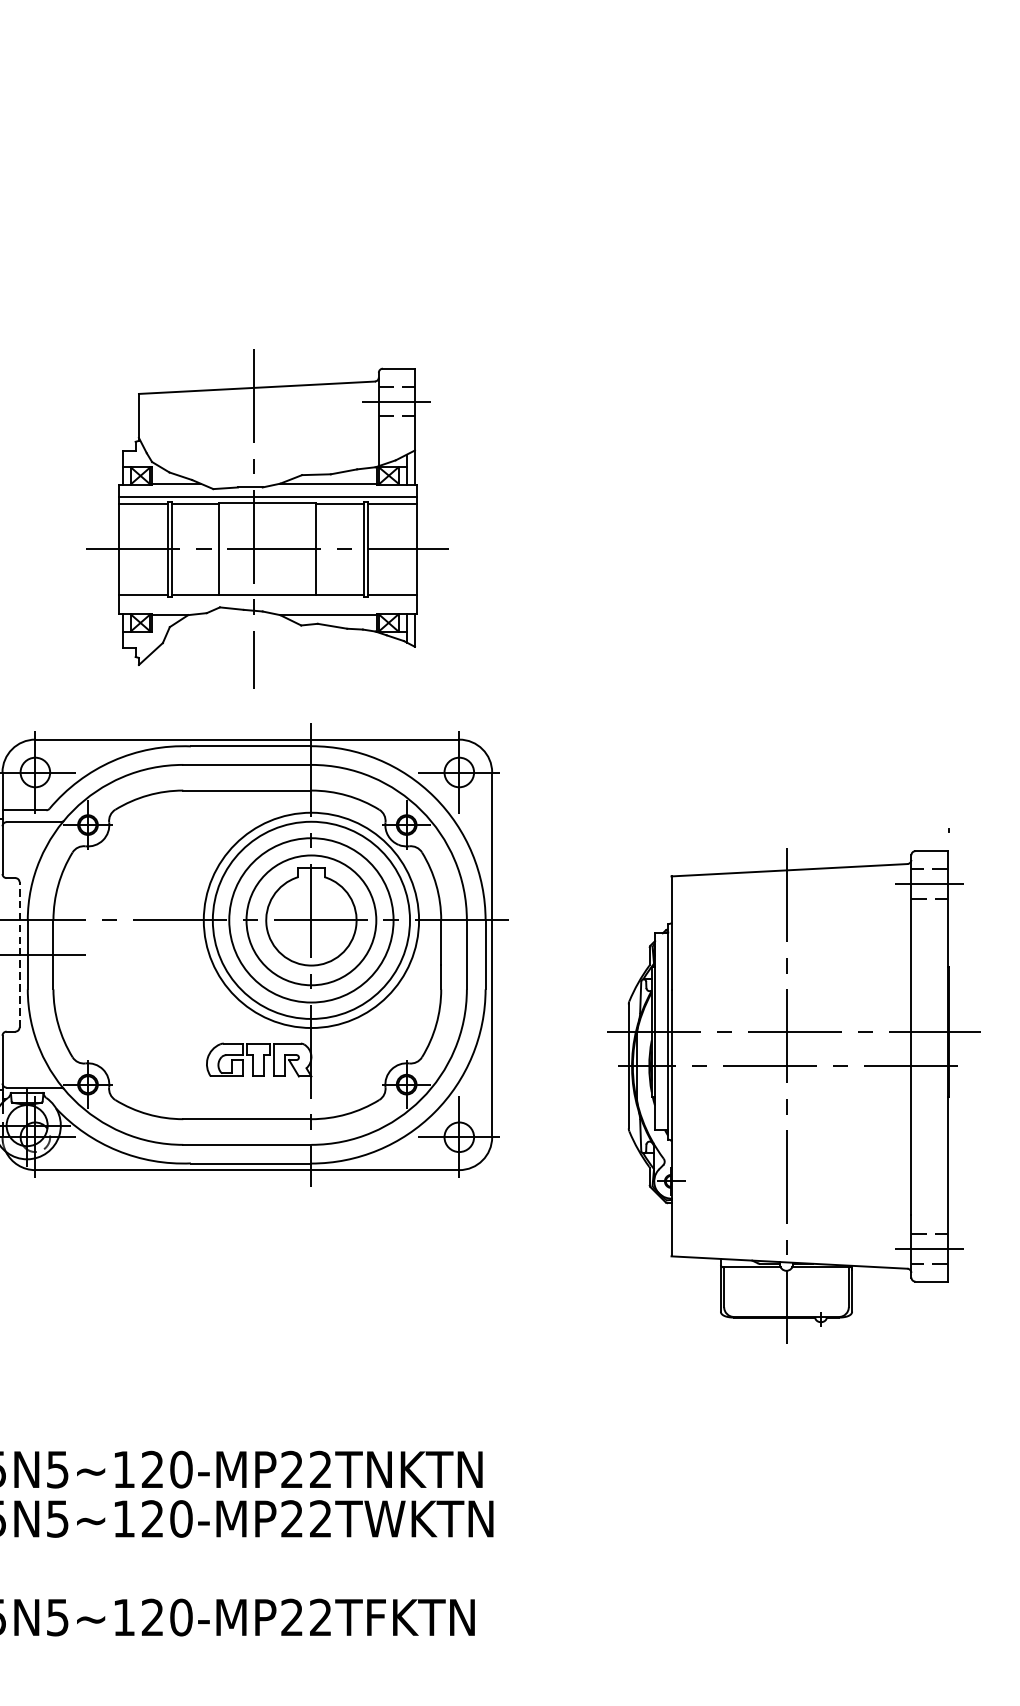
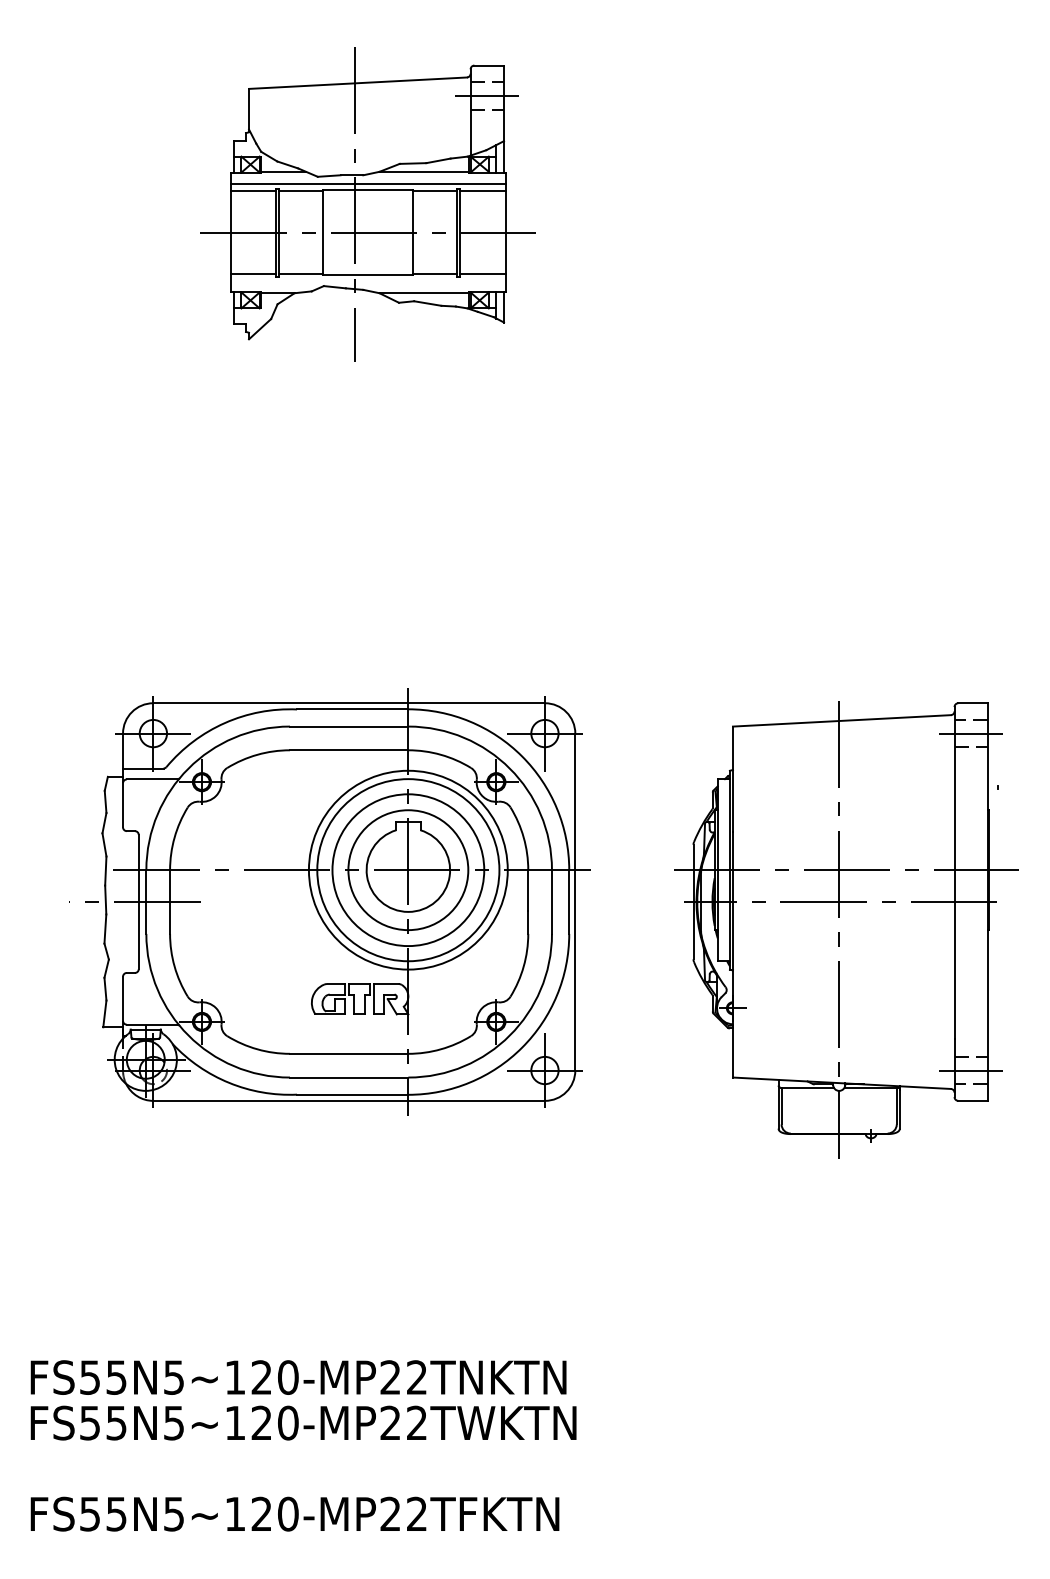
part: (267, 519) -> (367, 204), moved
line: (19, 954) -> (138, 901), dashed -> solid
part: (794, 1096) -> (846, 929), moved

